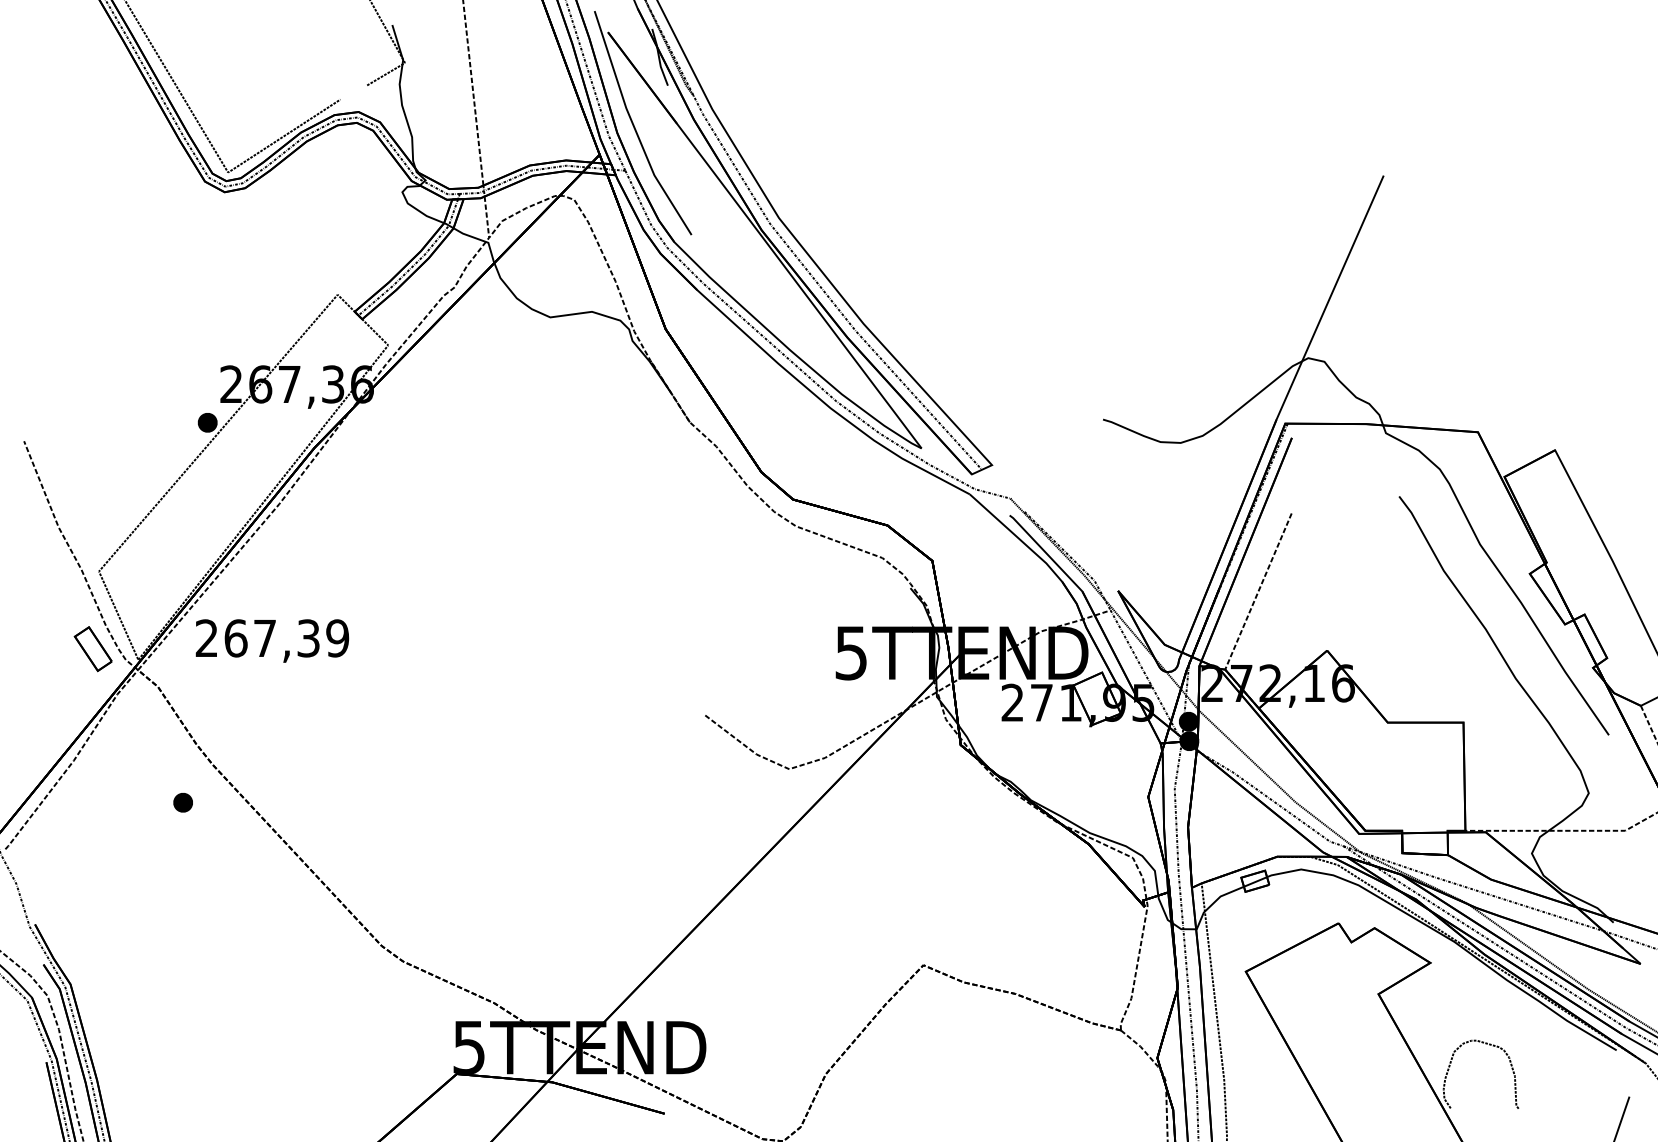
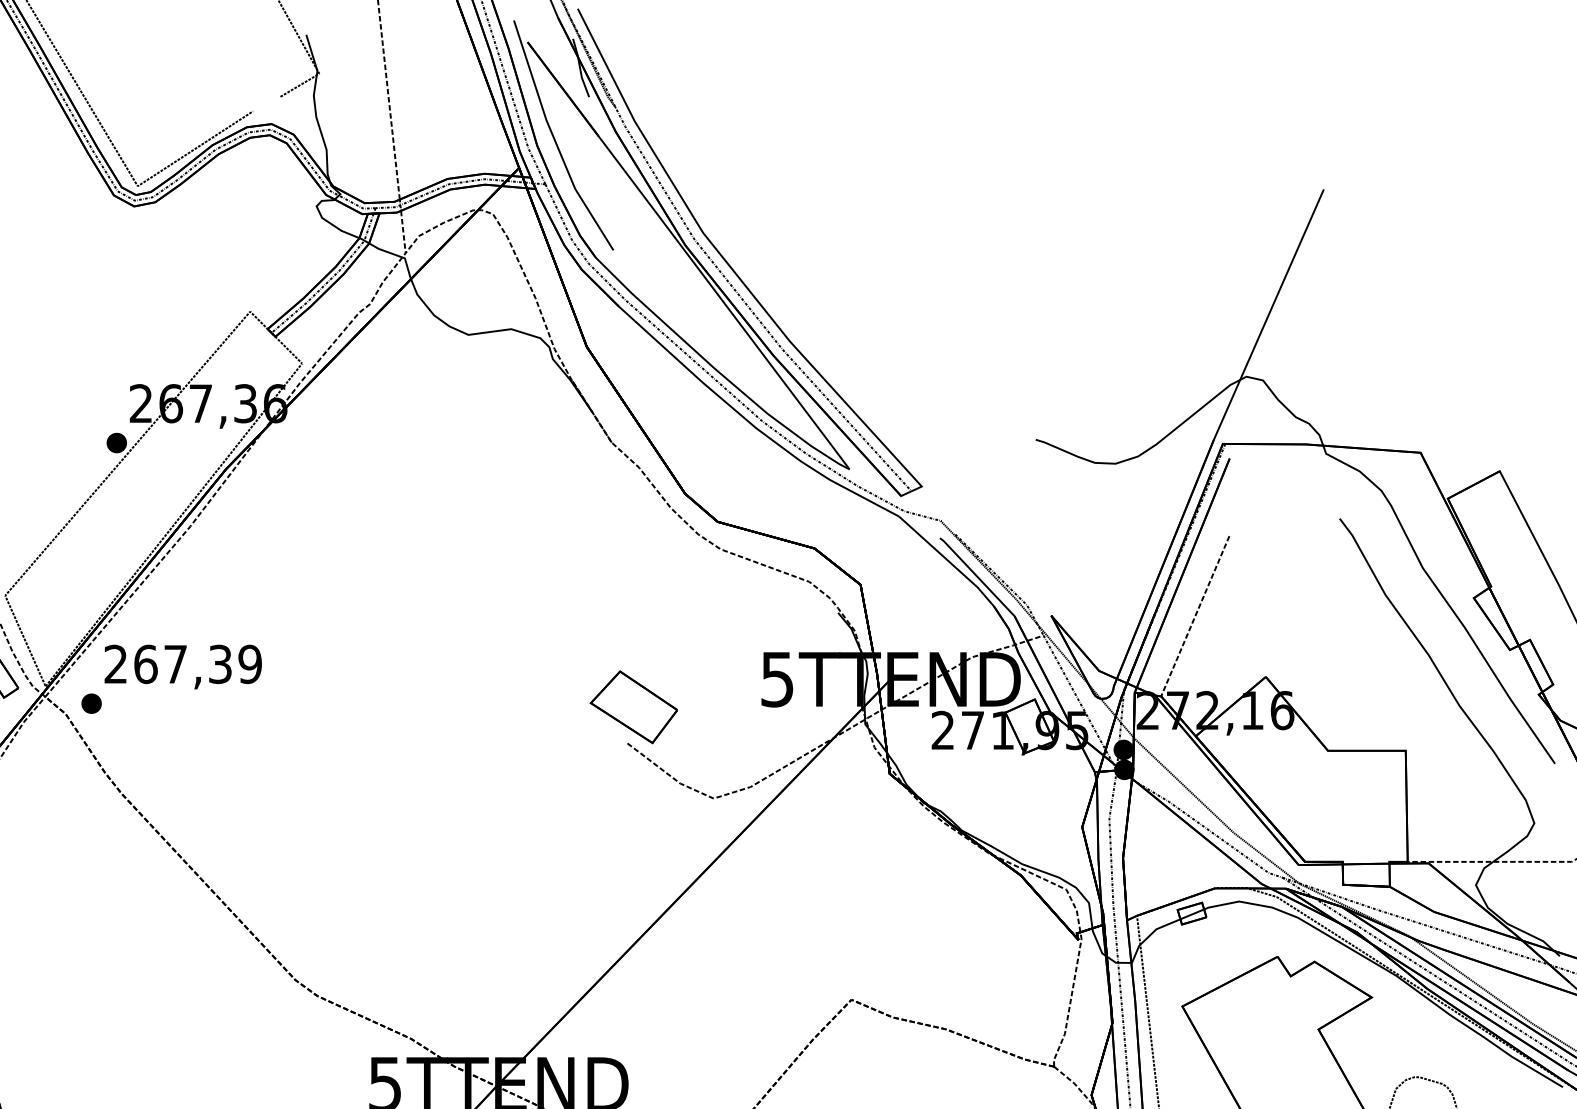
part: (711, 680) -> (633, 707), added
part: (182, 802) -> (90, 703), moved

